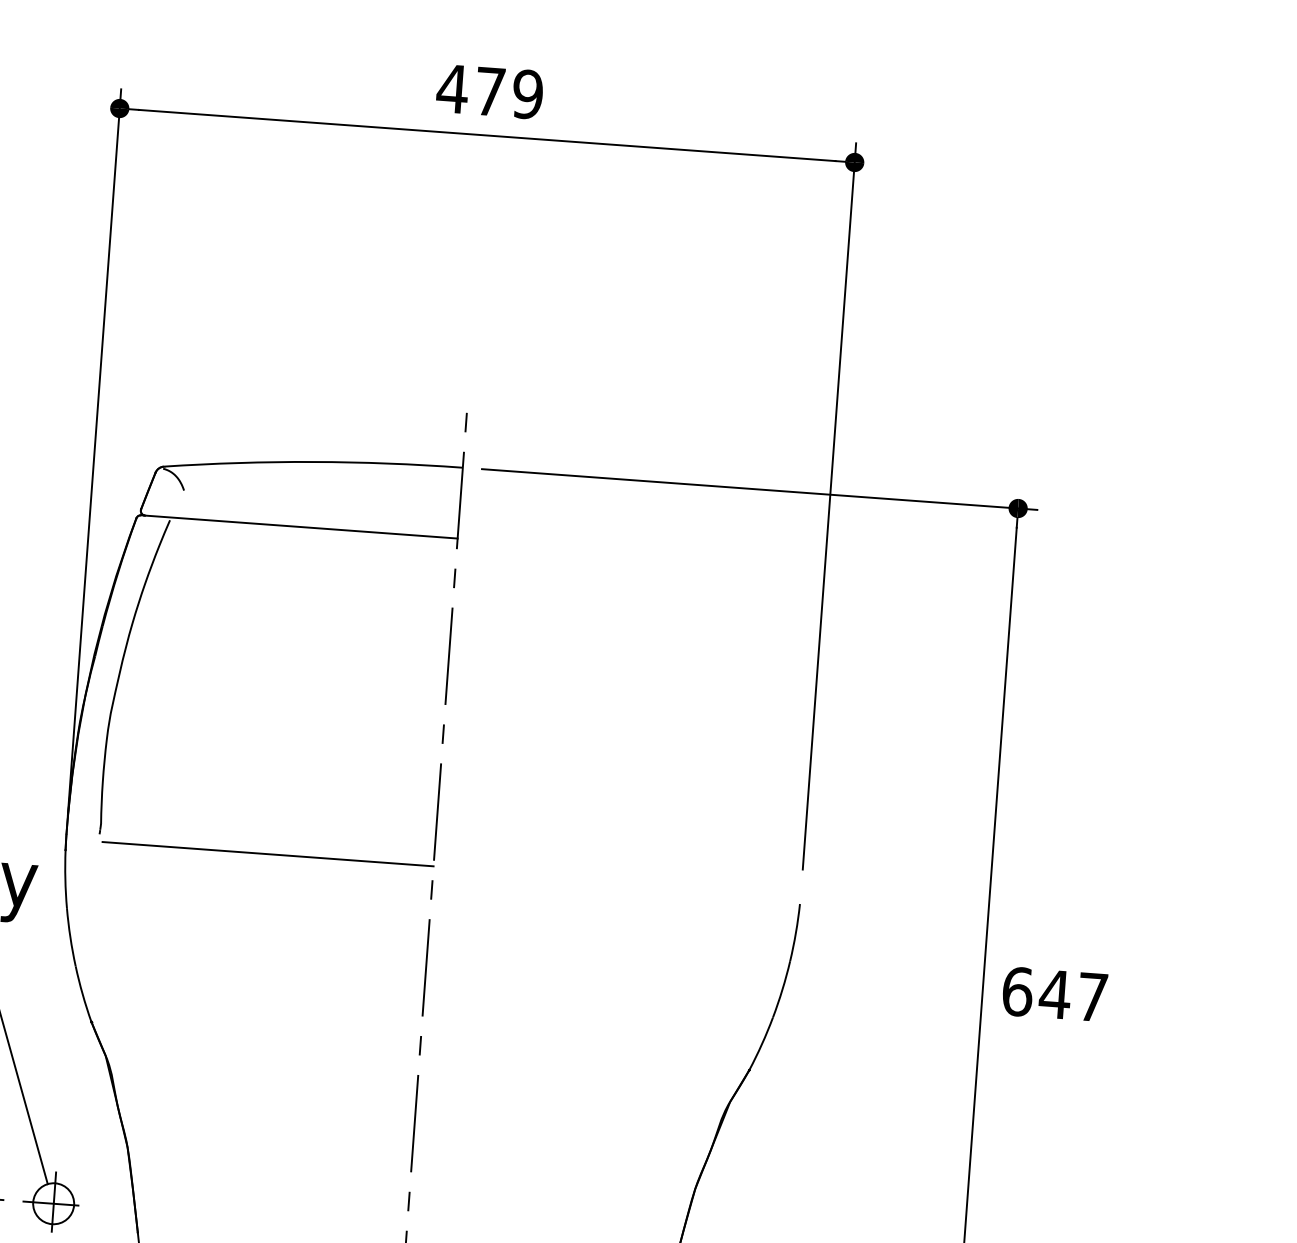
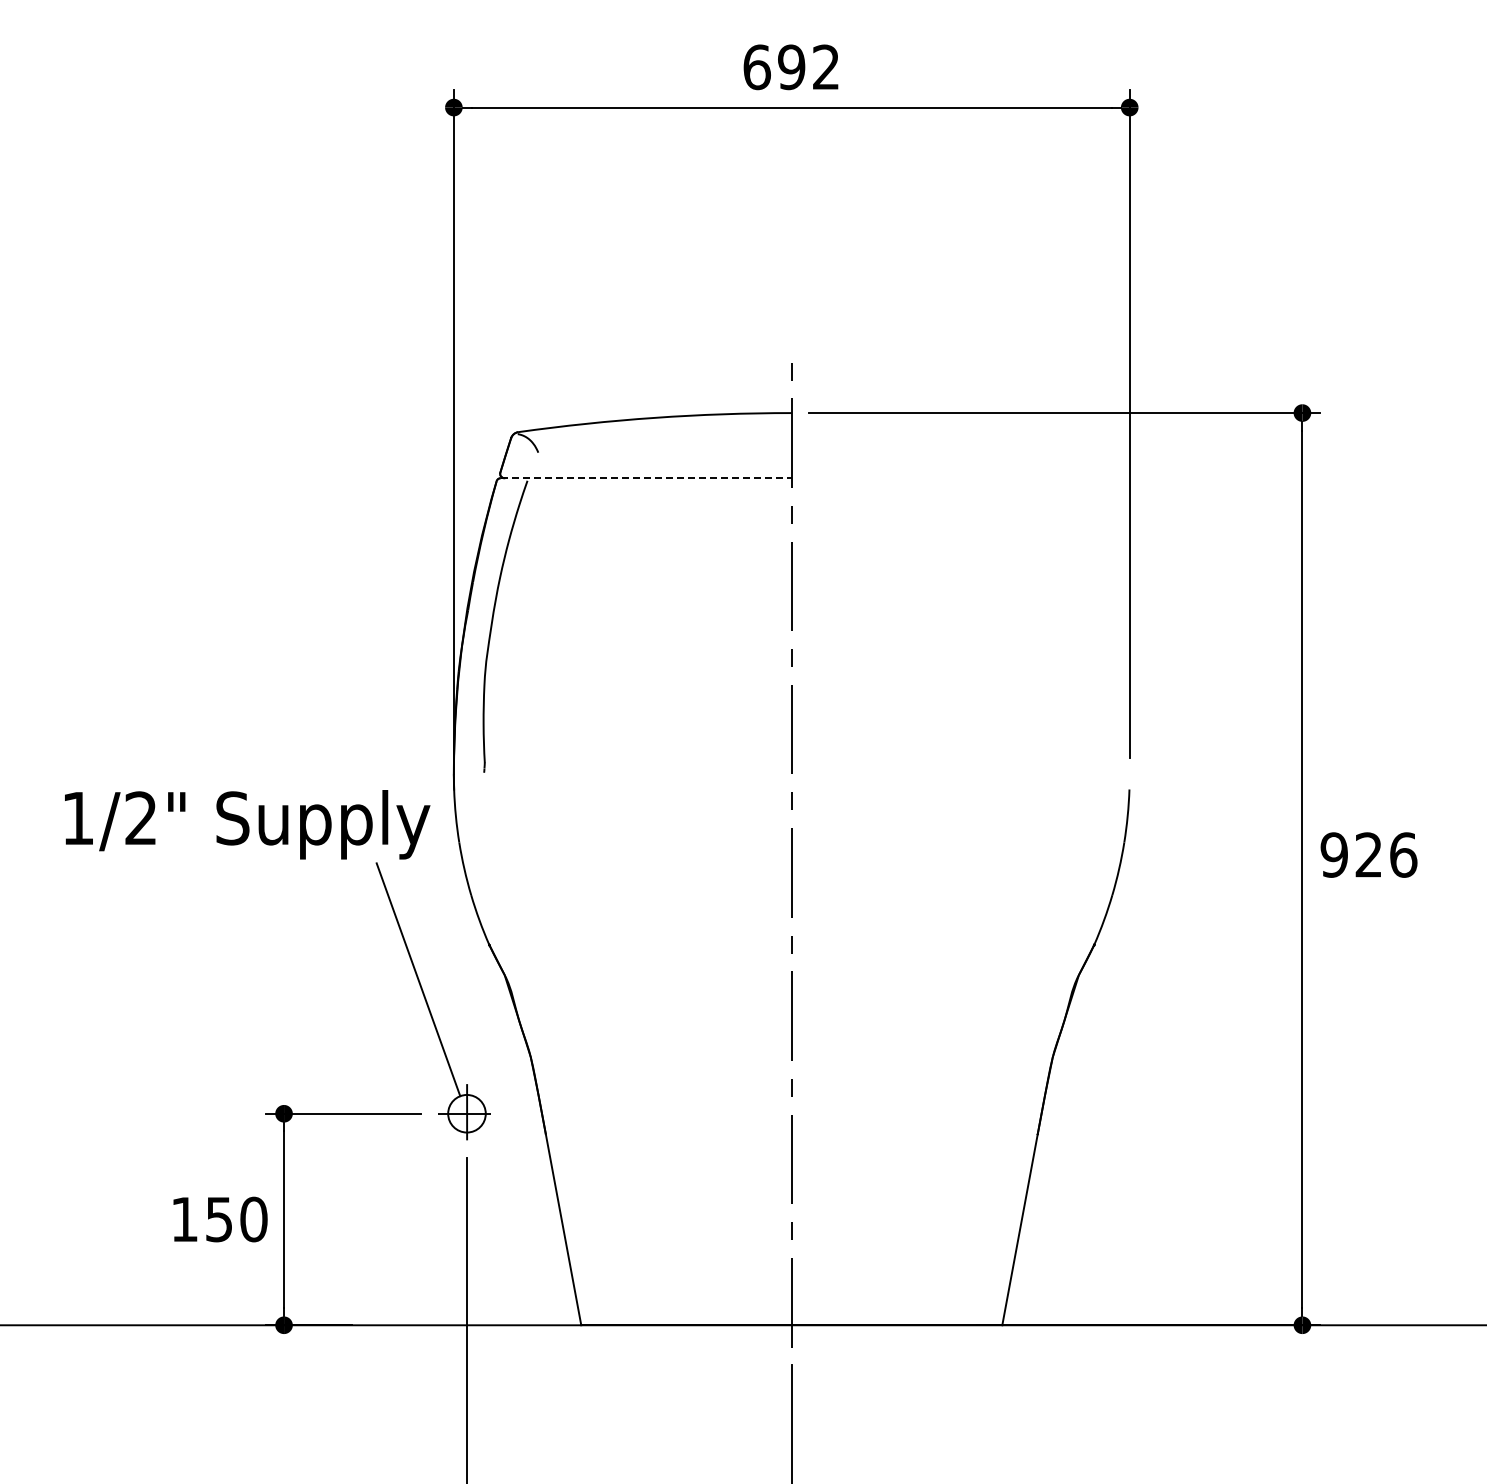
text: (489, 91) -> (790, 67), 479 -> 692
line: (299, 527) -> (646, 478), solid -> dashed
line: (267, 854) -> (639, 779), removed
text: (1054, 993) -> (1368, 854), 647 -> 926

